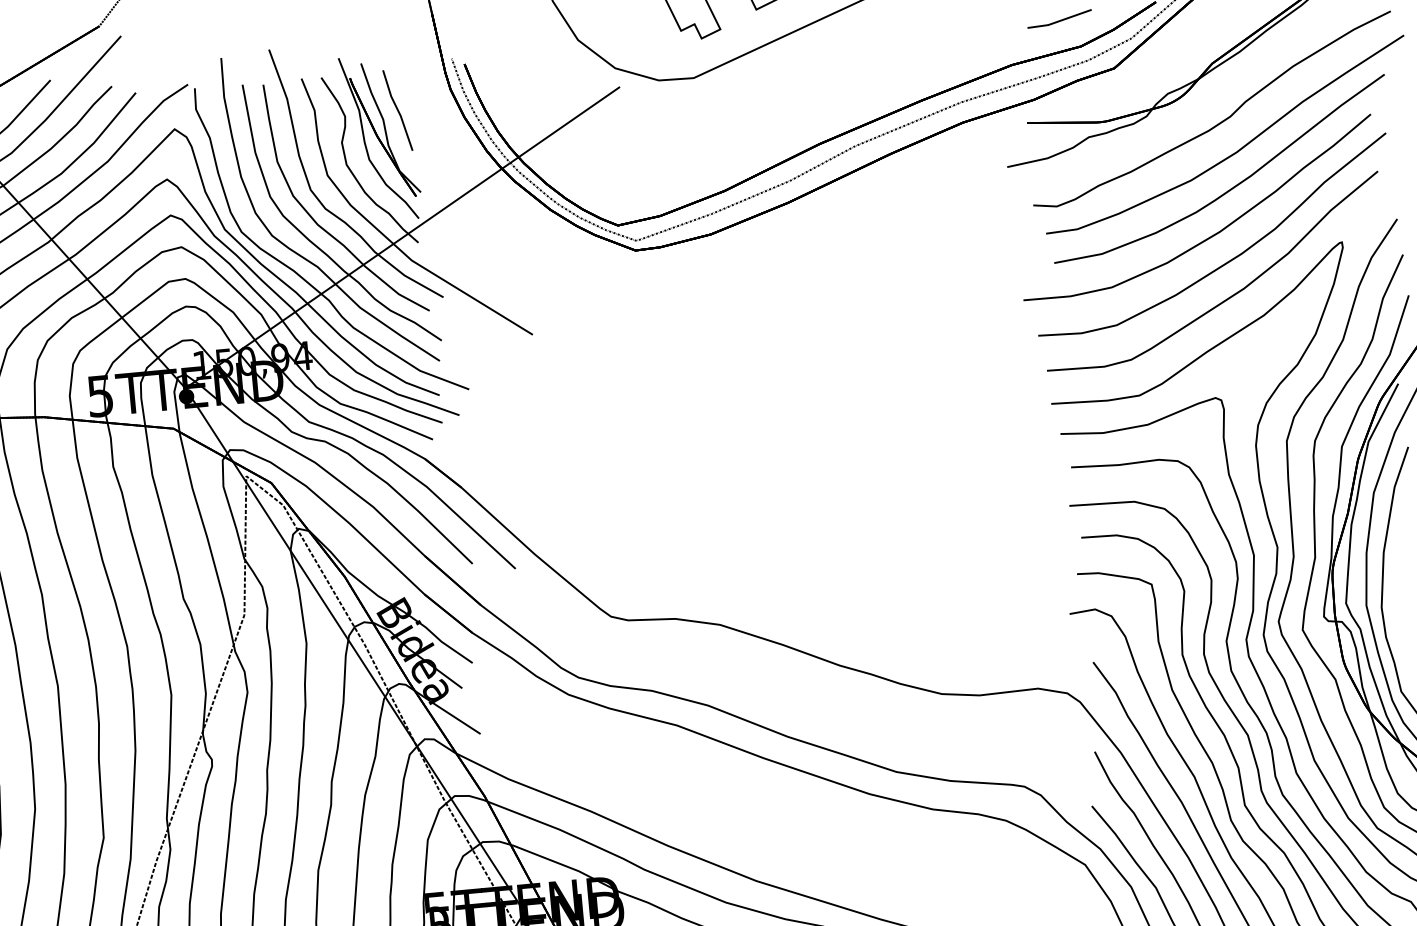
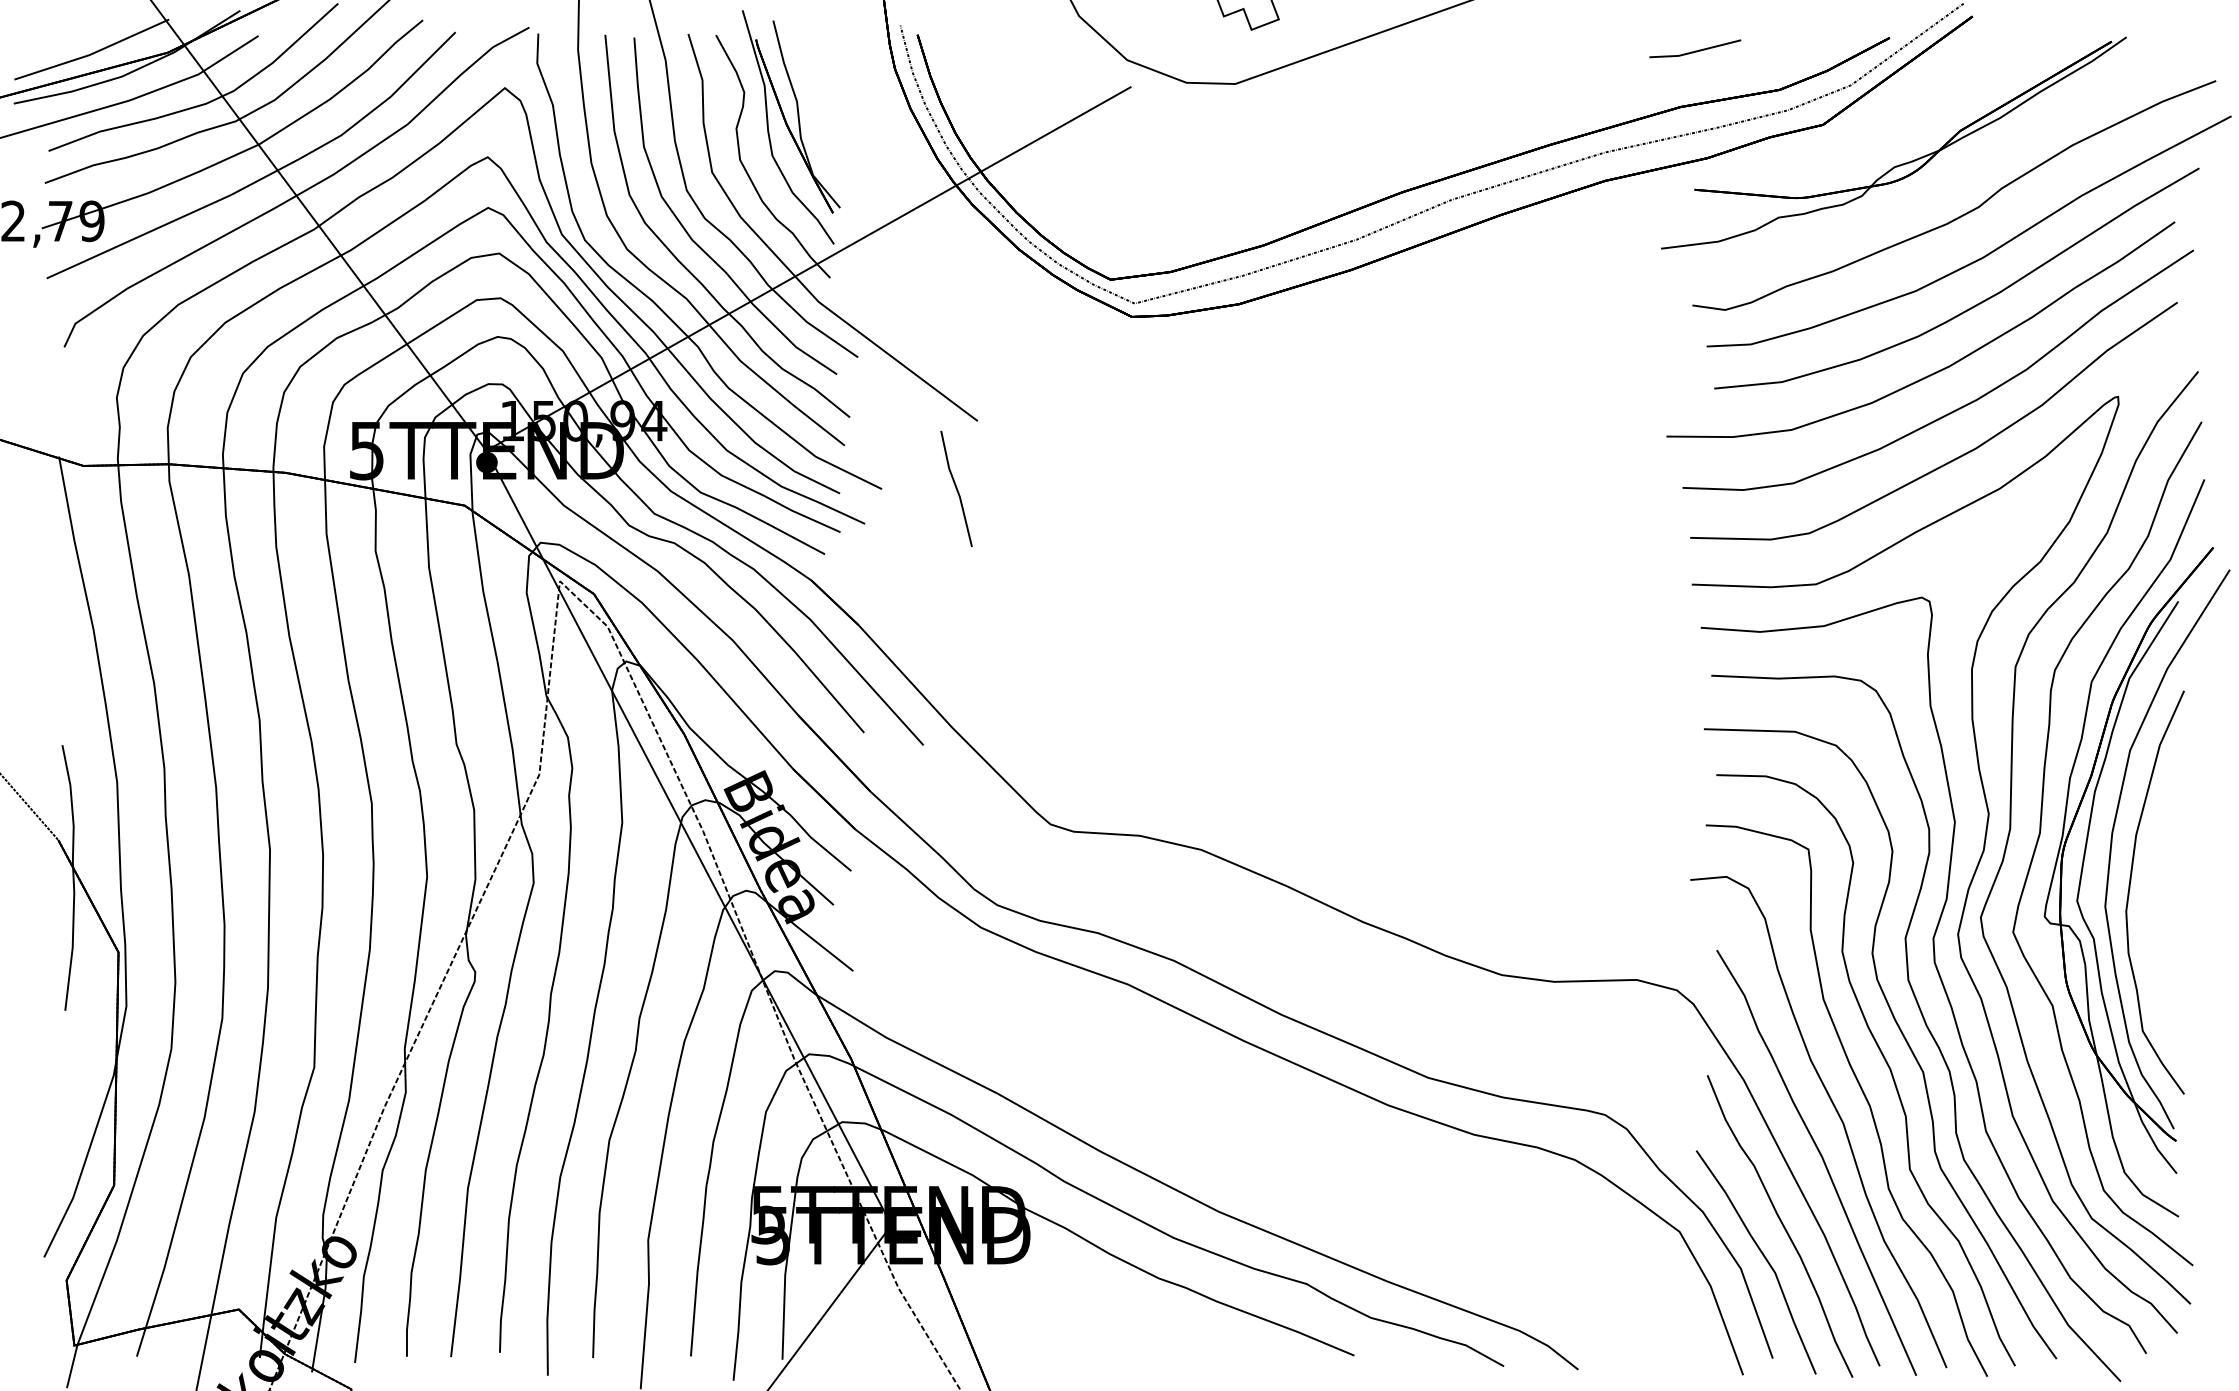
line: (1059, 20) -> (1695, 50), moved
line: (397, 110) -> (956, 488), moved

